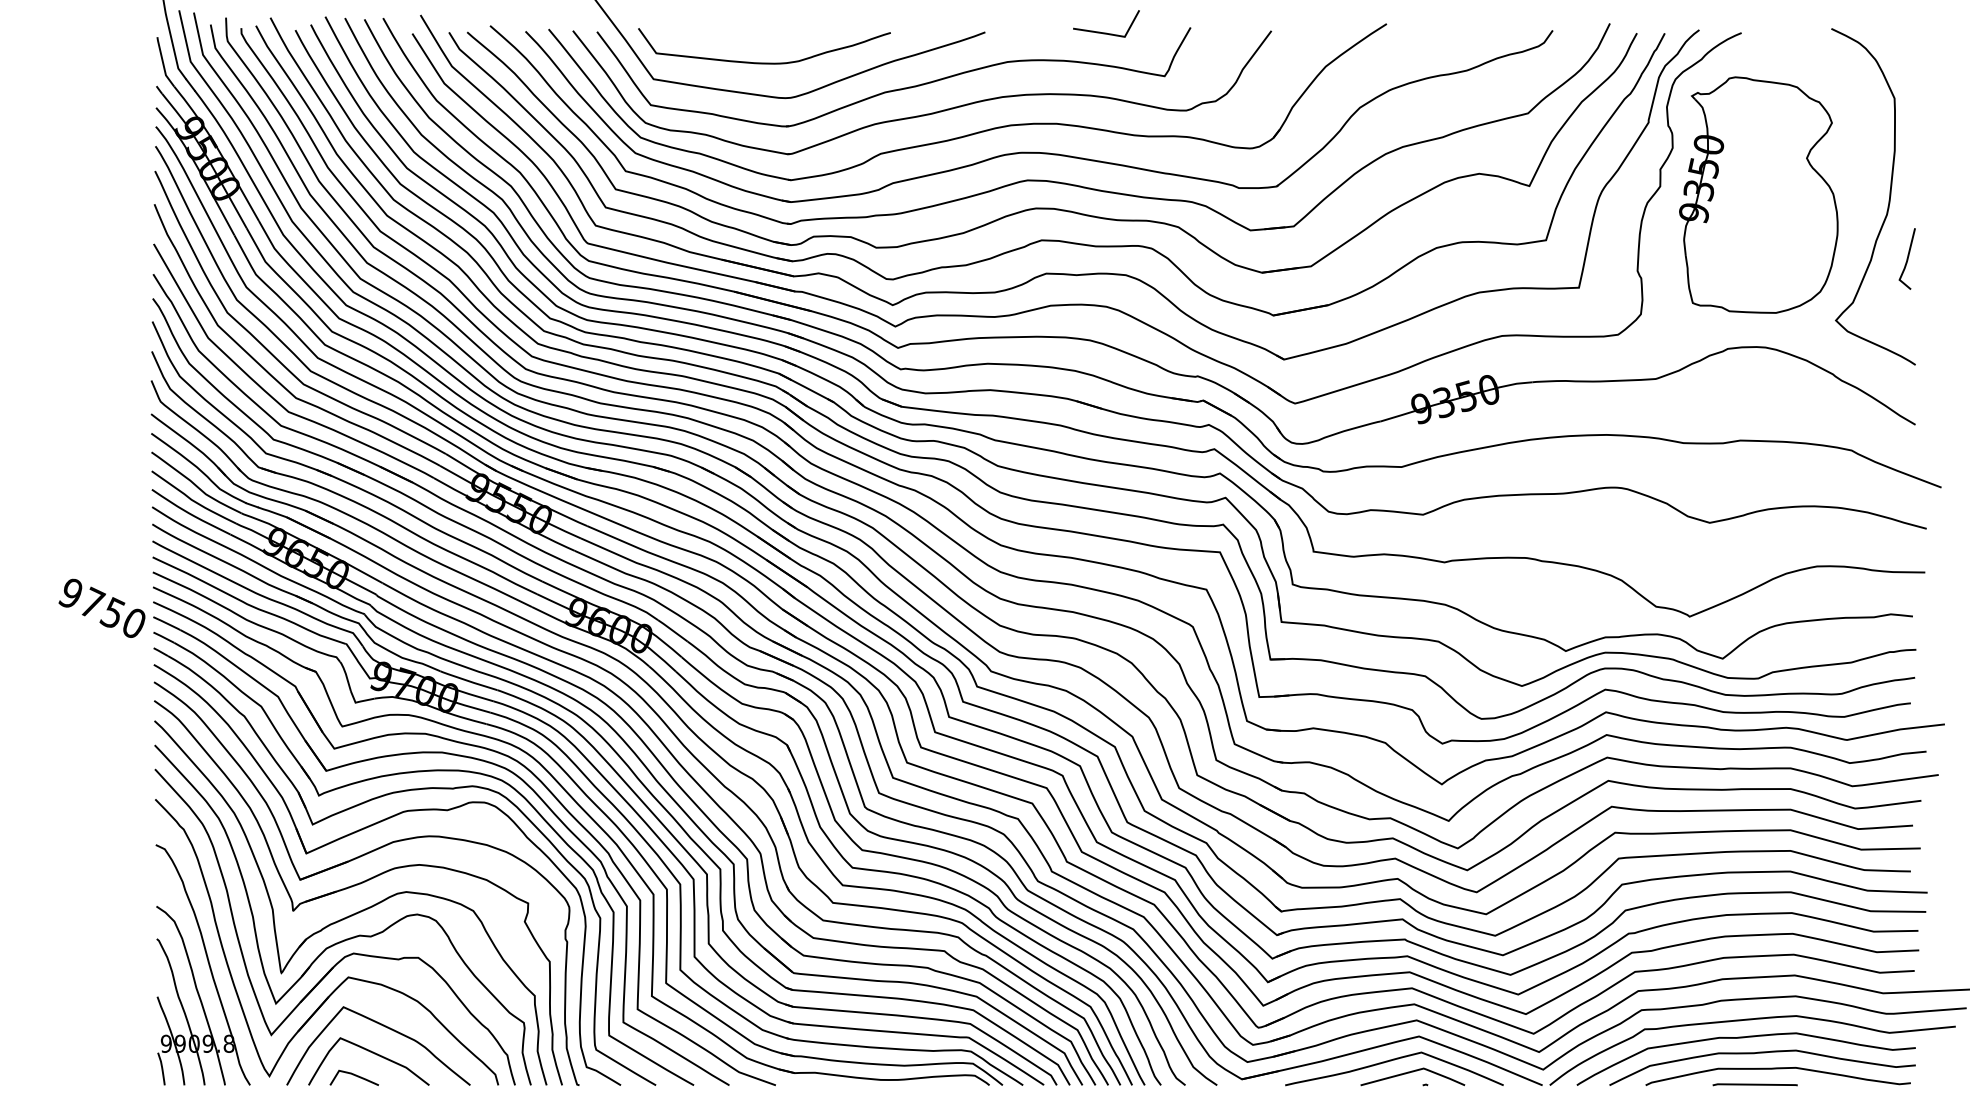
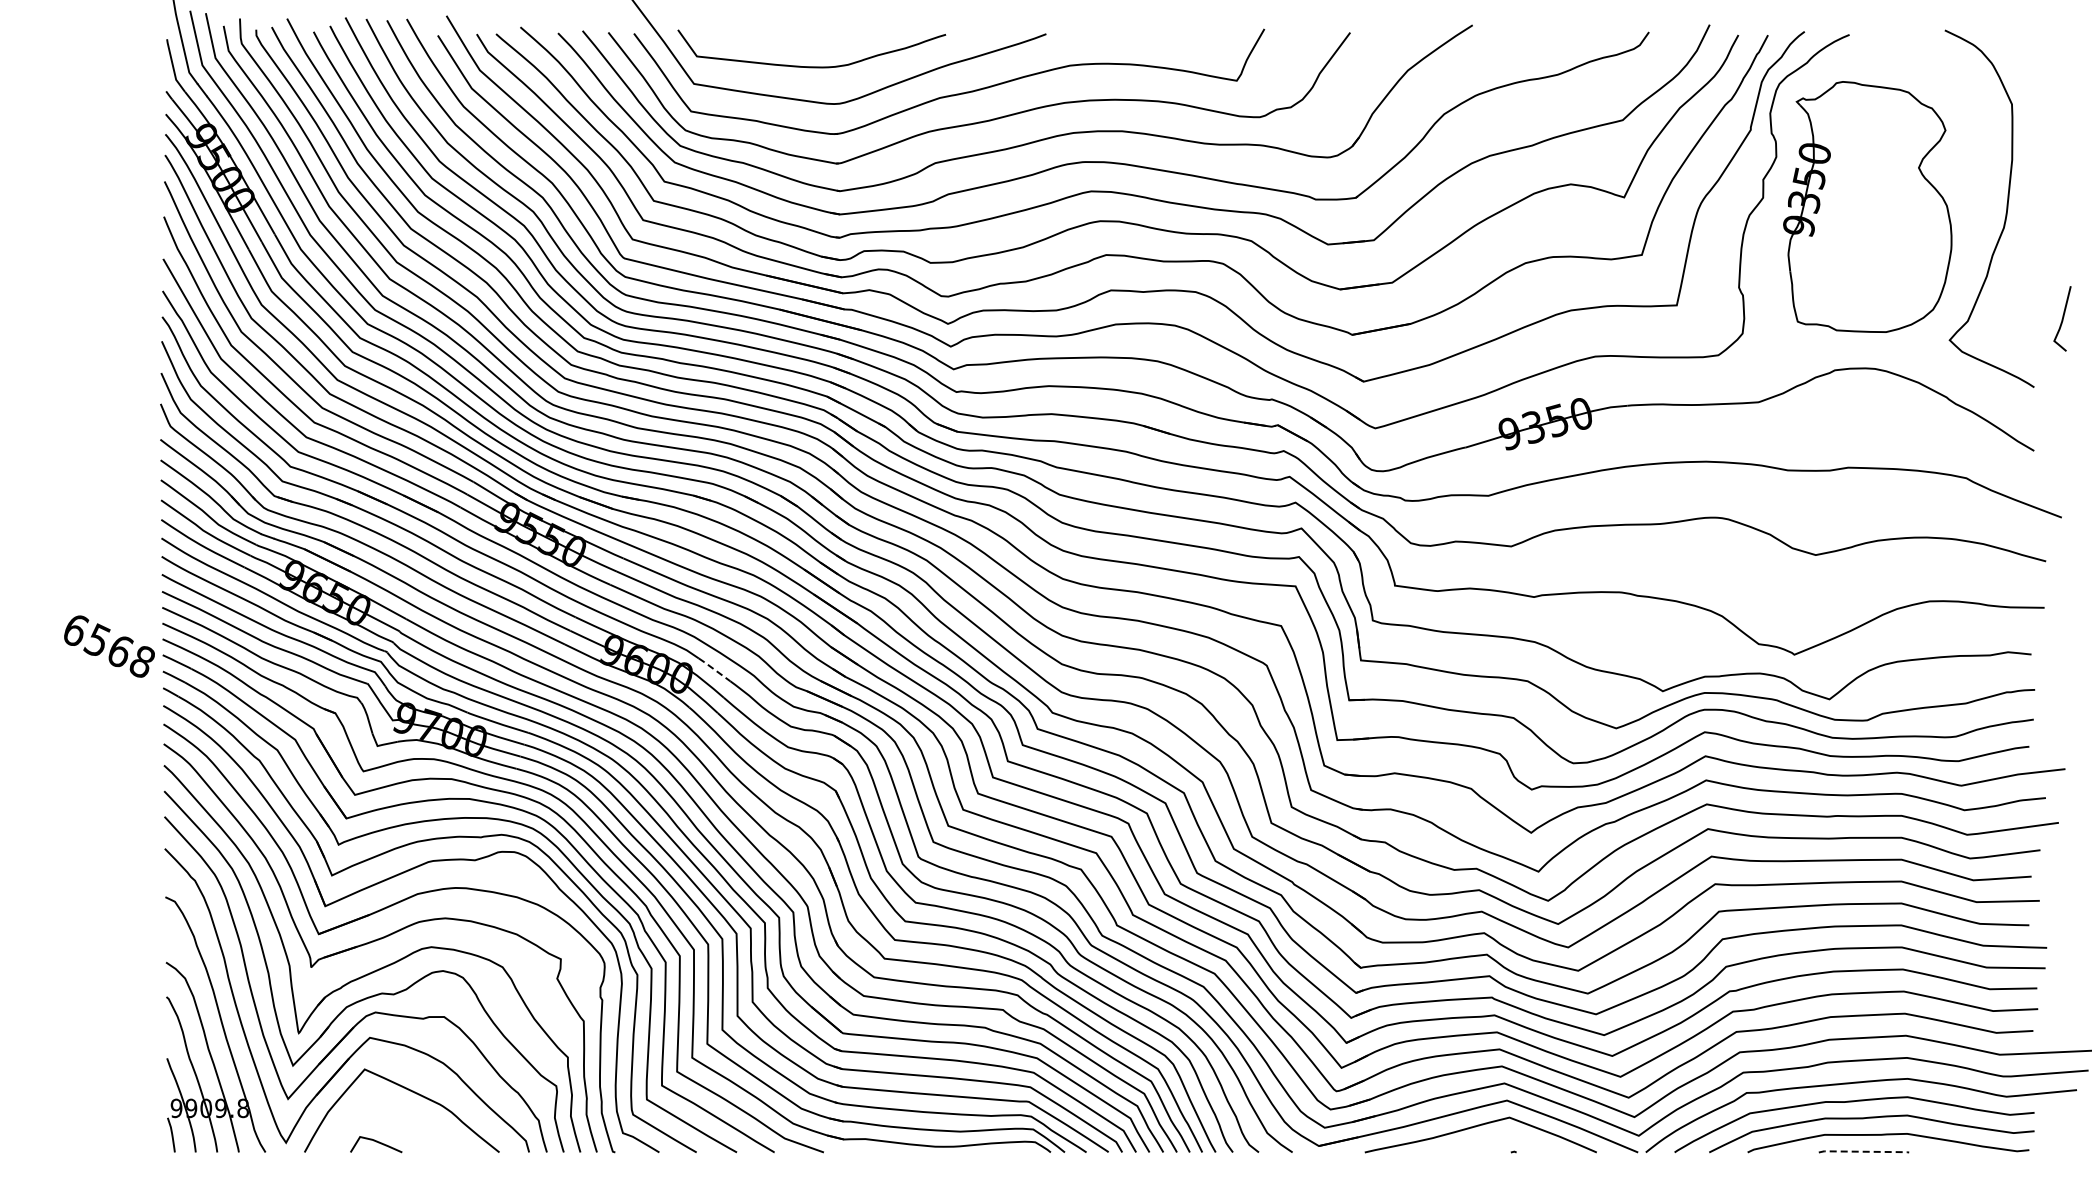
line: (1105, 32) -> (1174, 34), removed
curve: (1907, 258) -> (2062, 318), moved
text: (102, 607) -> (108, 645), 9750 -> 6568
line: (672, 630) -> (714, 669), solid -> dashed
curve: (372, 1053) -> (395, 1118), removed
curve: (1411, 1073) -> (1498, 1139), removed
line: (1755, 1084) -> (1864, 1151), solid -> dashed

